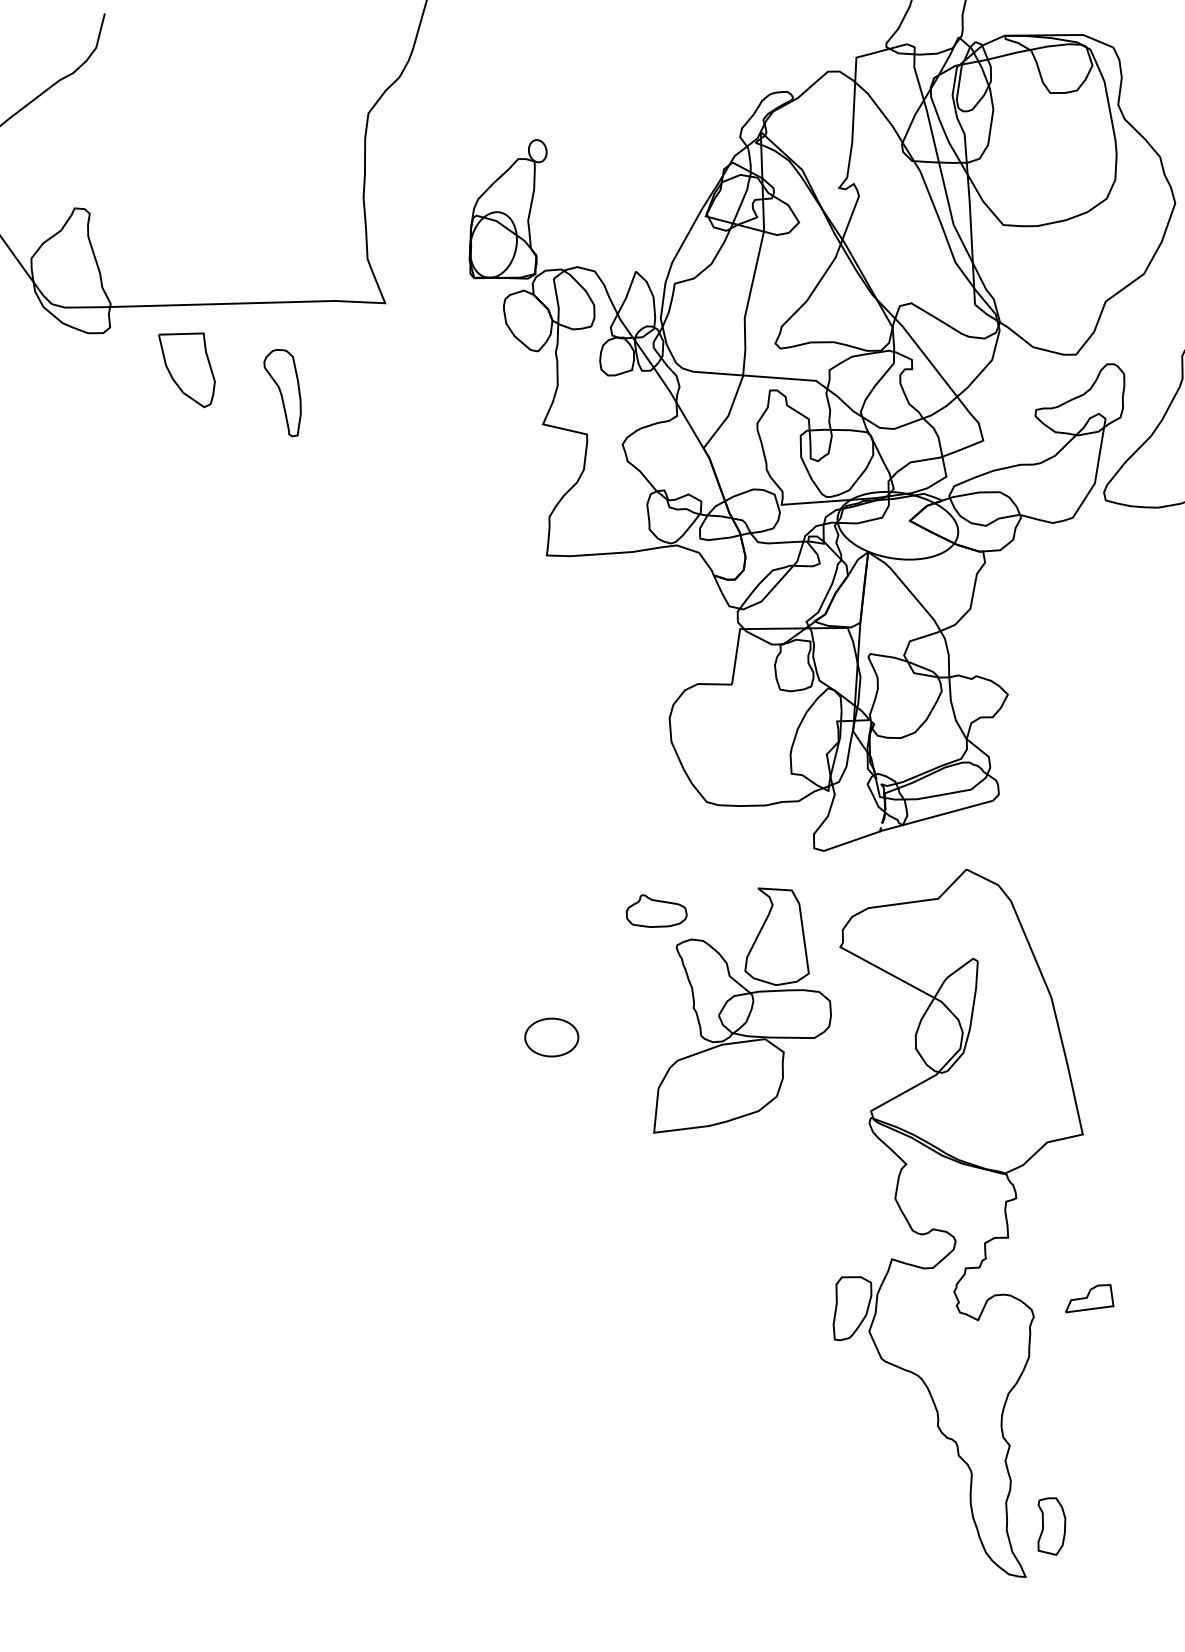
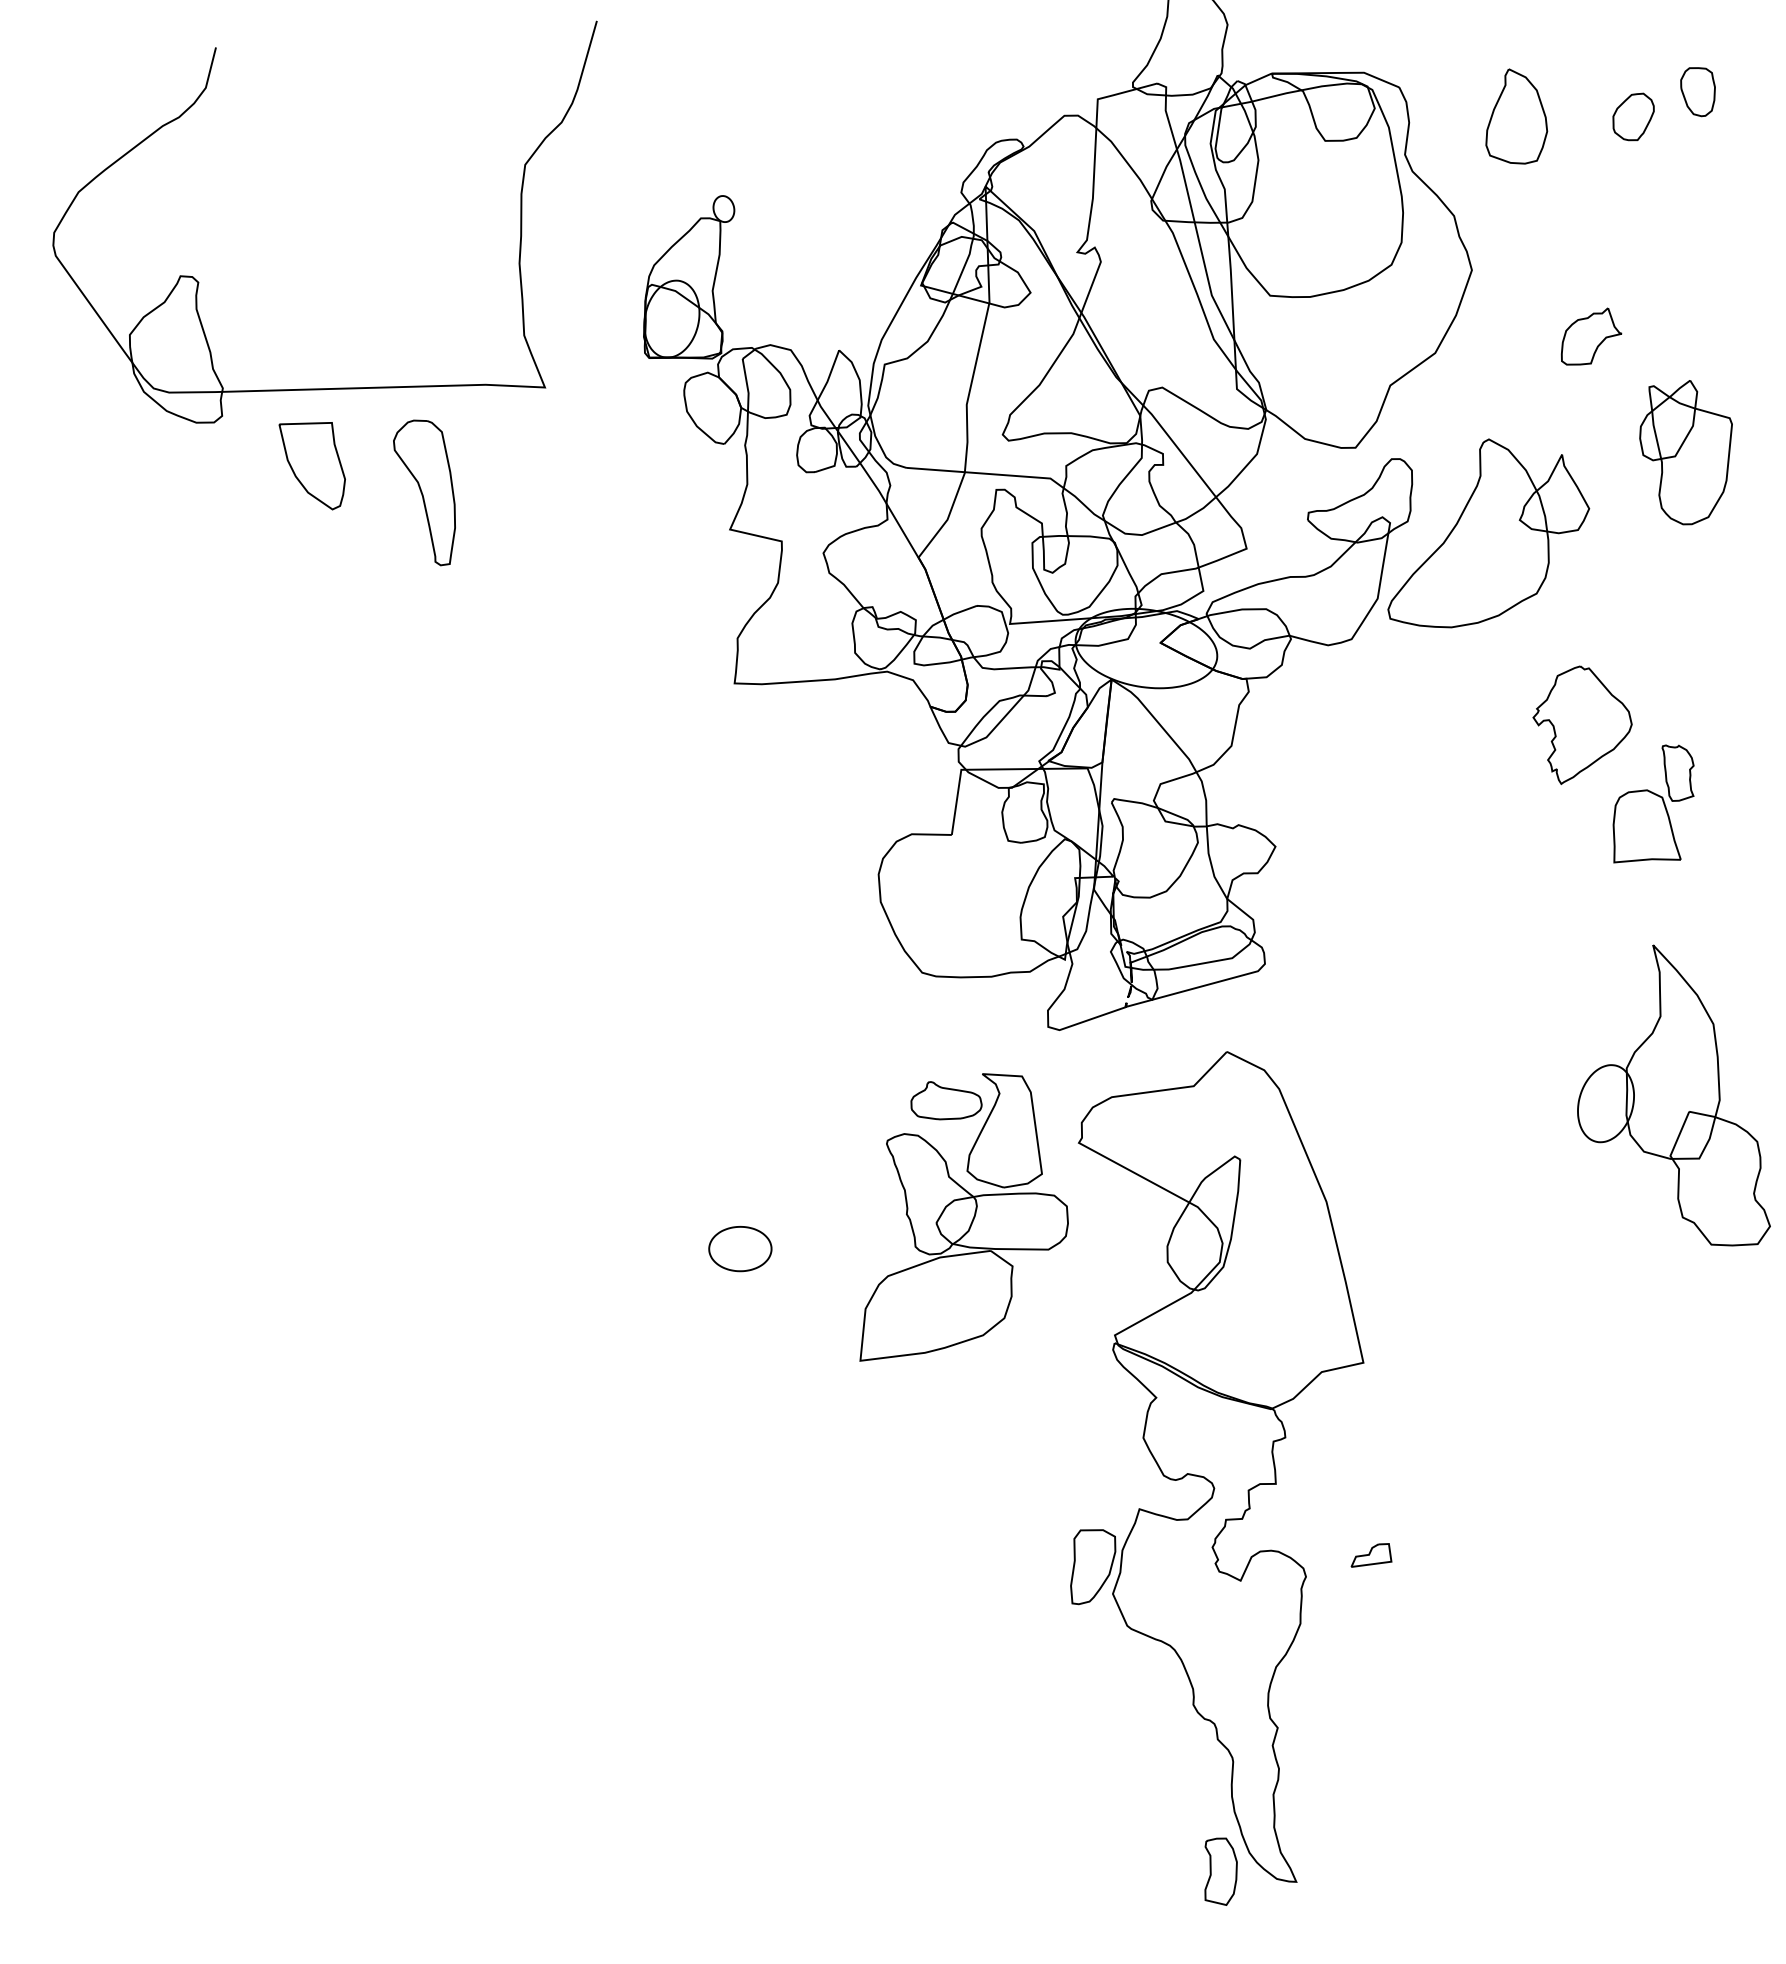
part: (282, 392) -> (424, 492), size x1.43
part: (656, 910) -> (946, 1100), moved
part: (1089, 1298) -> (1371, 1555), size x0.71
part: (1051, 1526) -> (1220, 1871), moved

